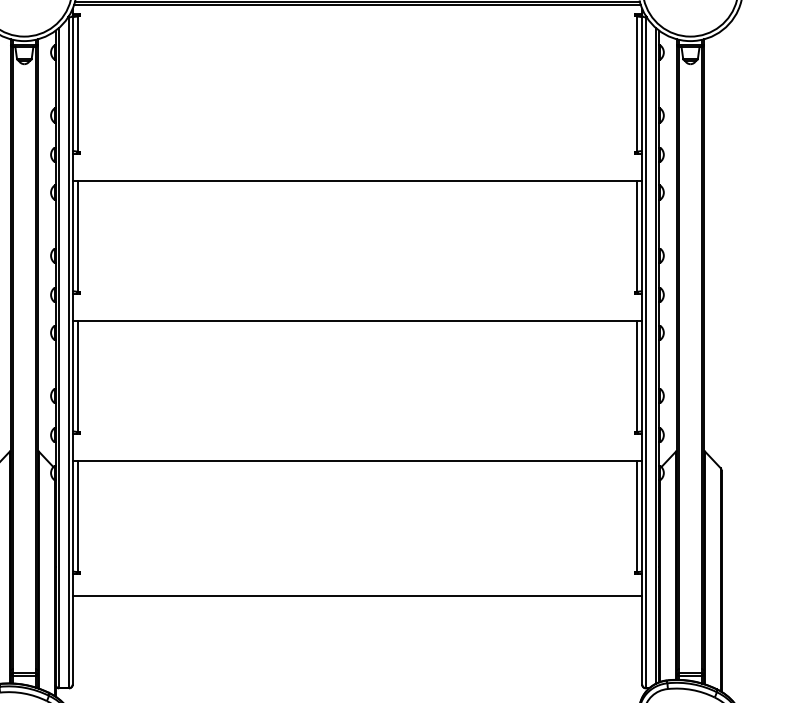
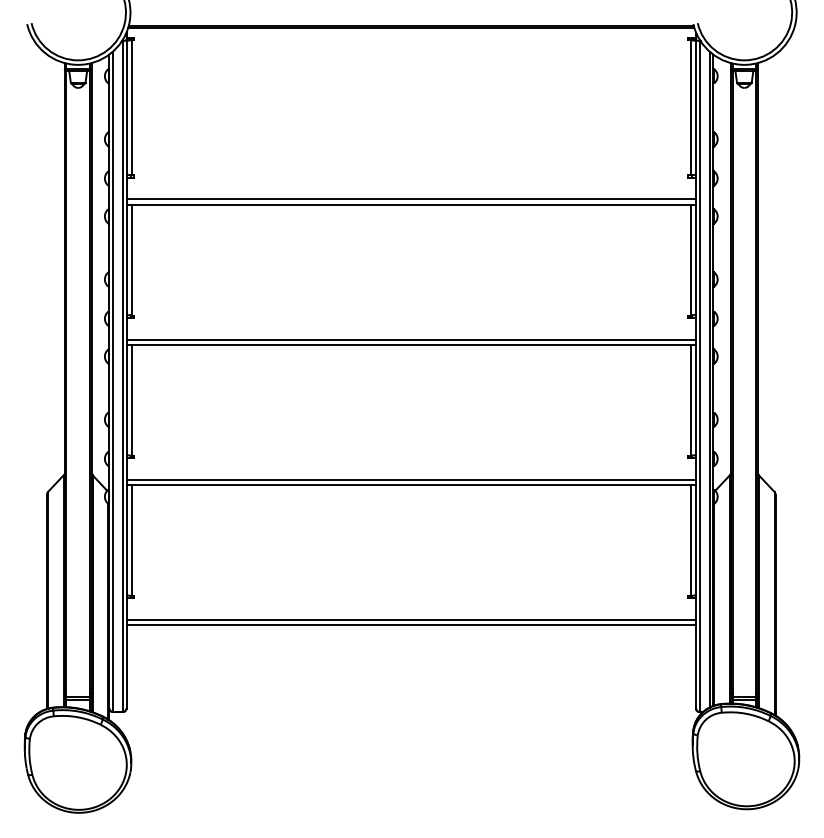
line: (357, 175) -> (411, 199), added
line: (357, 315) -> (411, 339), added
line: (357, 455) -> (411, 479), added
line: (357, 601) -> (411, 625), added

